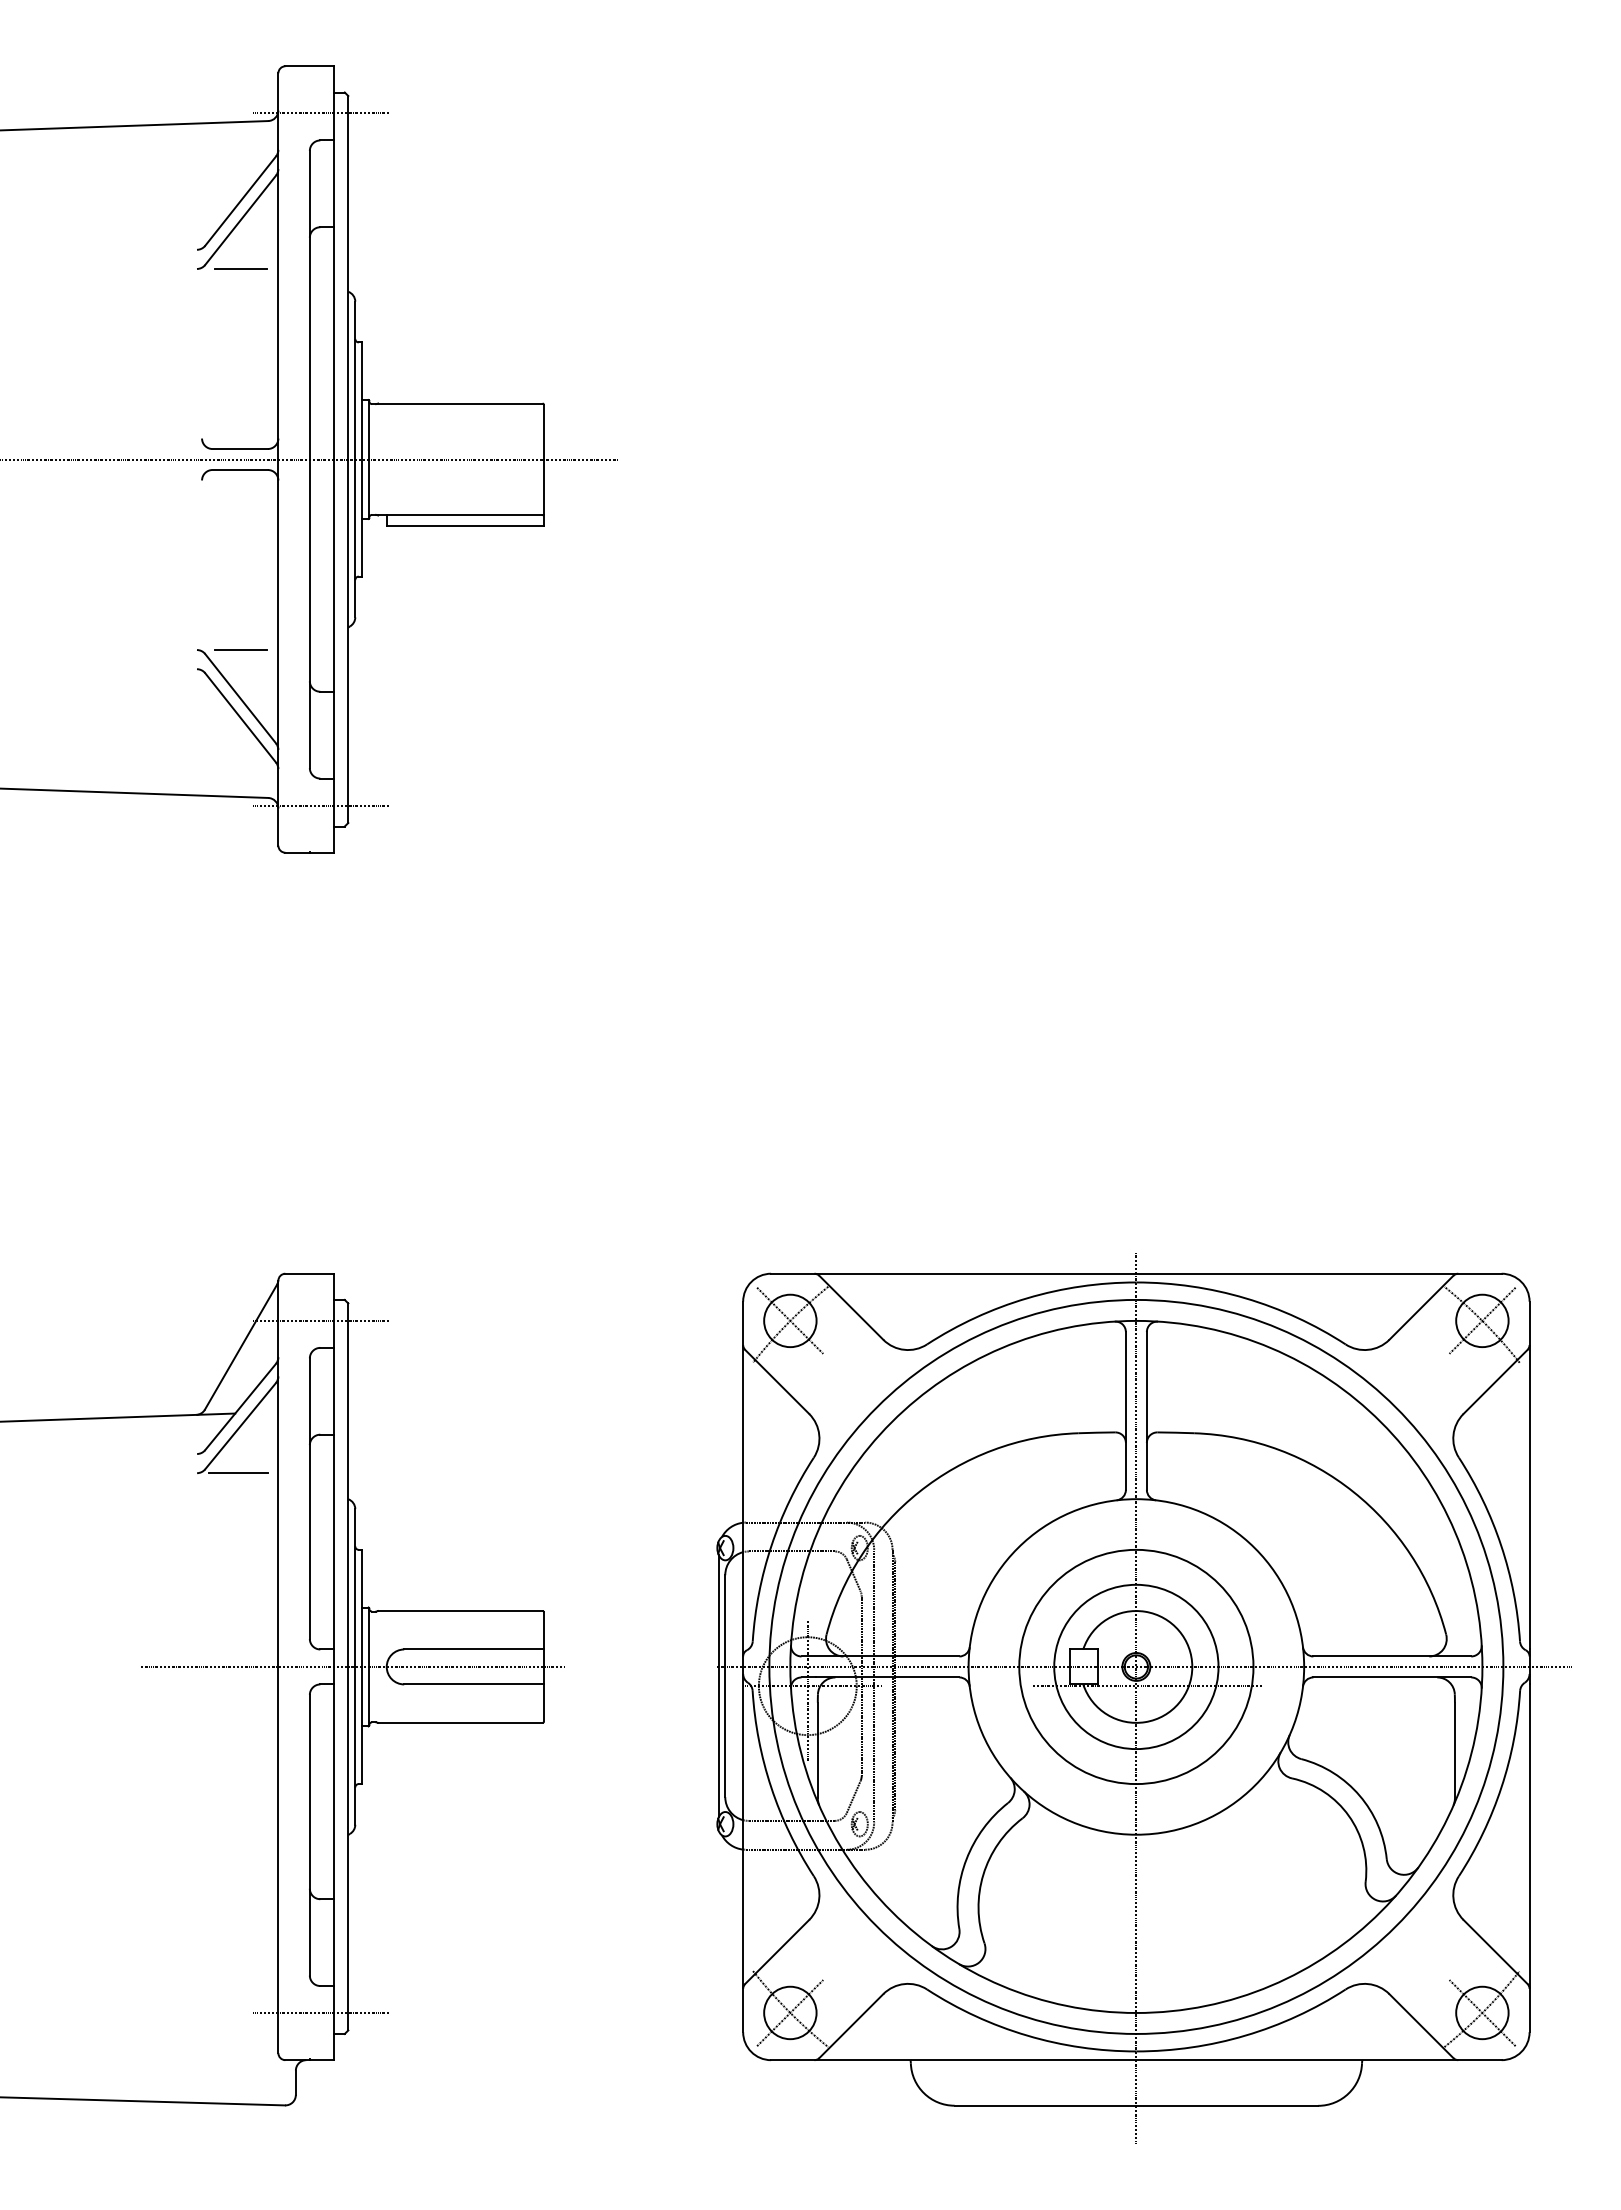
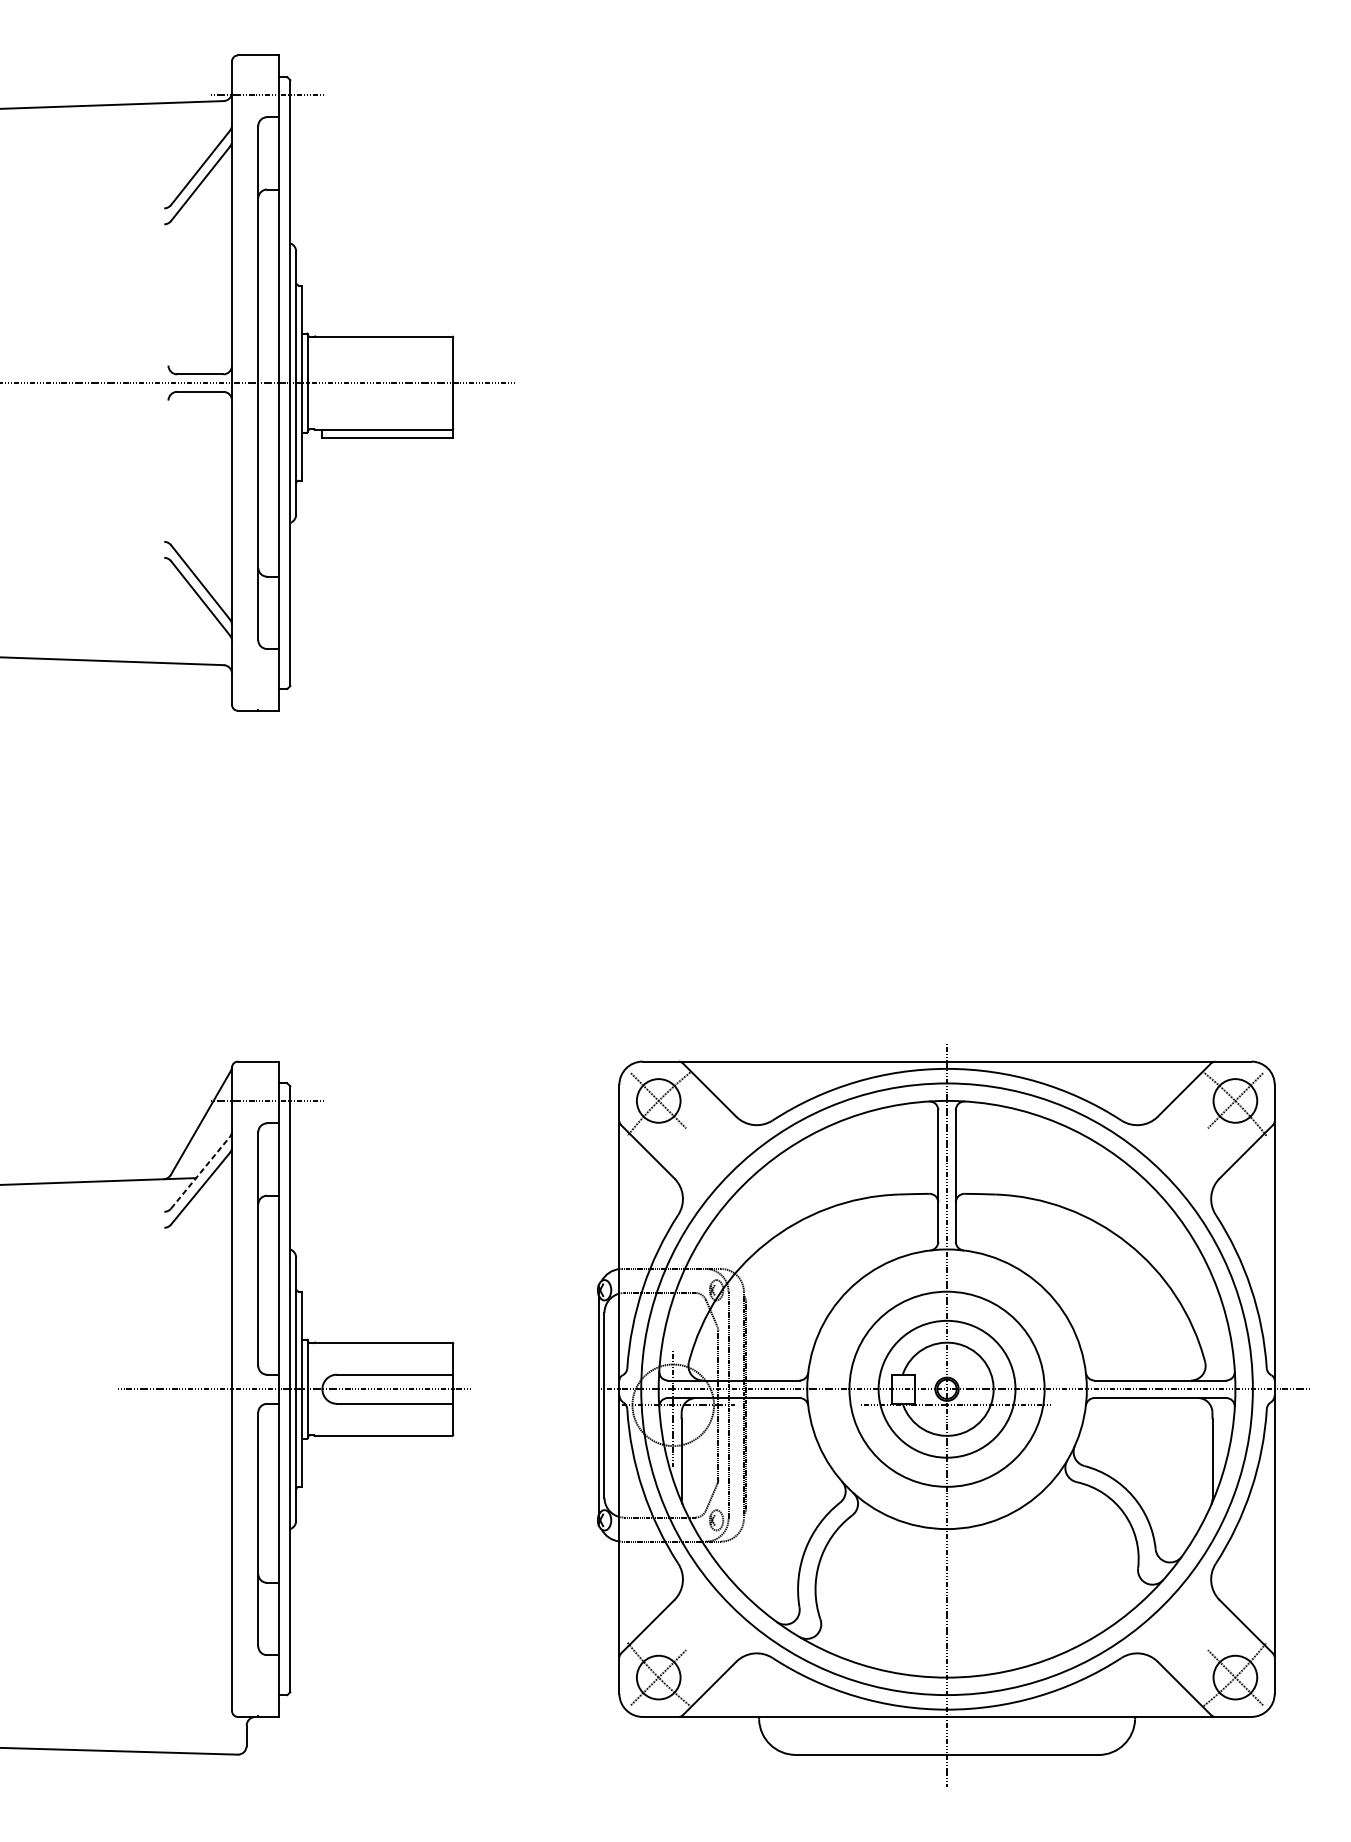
line: (240, 268) -> (200, 223), removed
line: (240, 650) -> (200, 542), removed
line: (320, 805) -> (267, 671), removed
line: (240, 1407) -> (200, 1173), solid -> dashed
line: (238, 1473) -> (198, 1228), removed
line: (320, 2012) -> (267, 1677), removed

